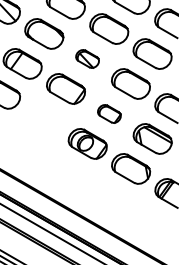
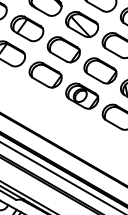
part: (87, 58) -> (81, 24), size x1.67
part: (109, 113) -> (100, 70), size x1.67
part: (44, 118) -> (45, 74), added

